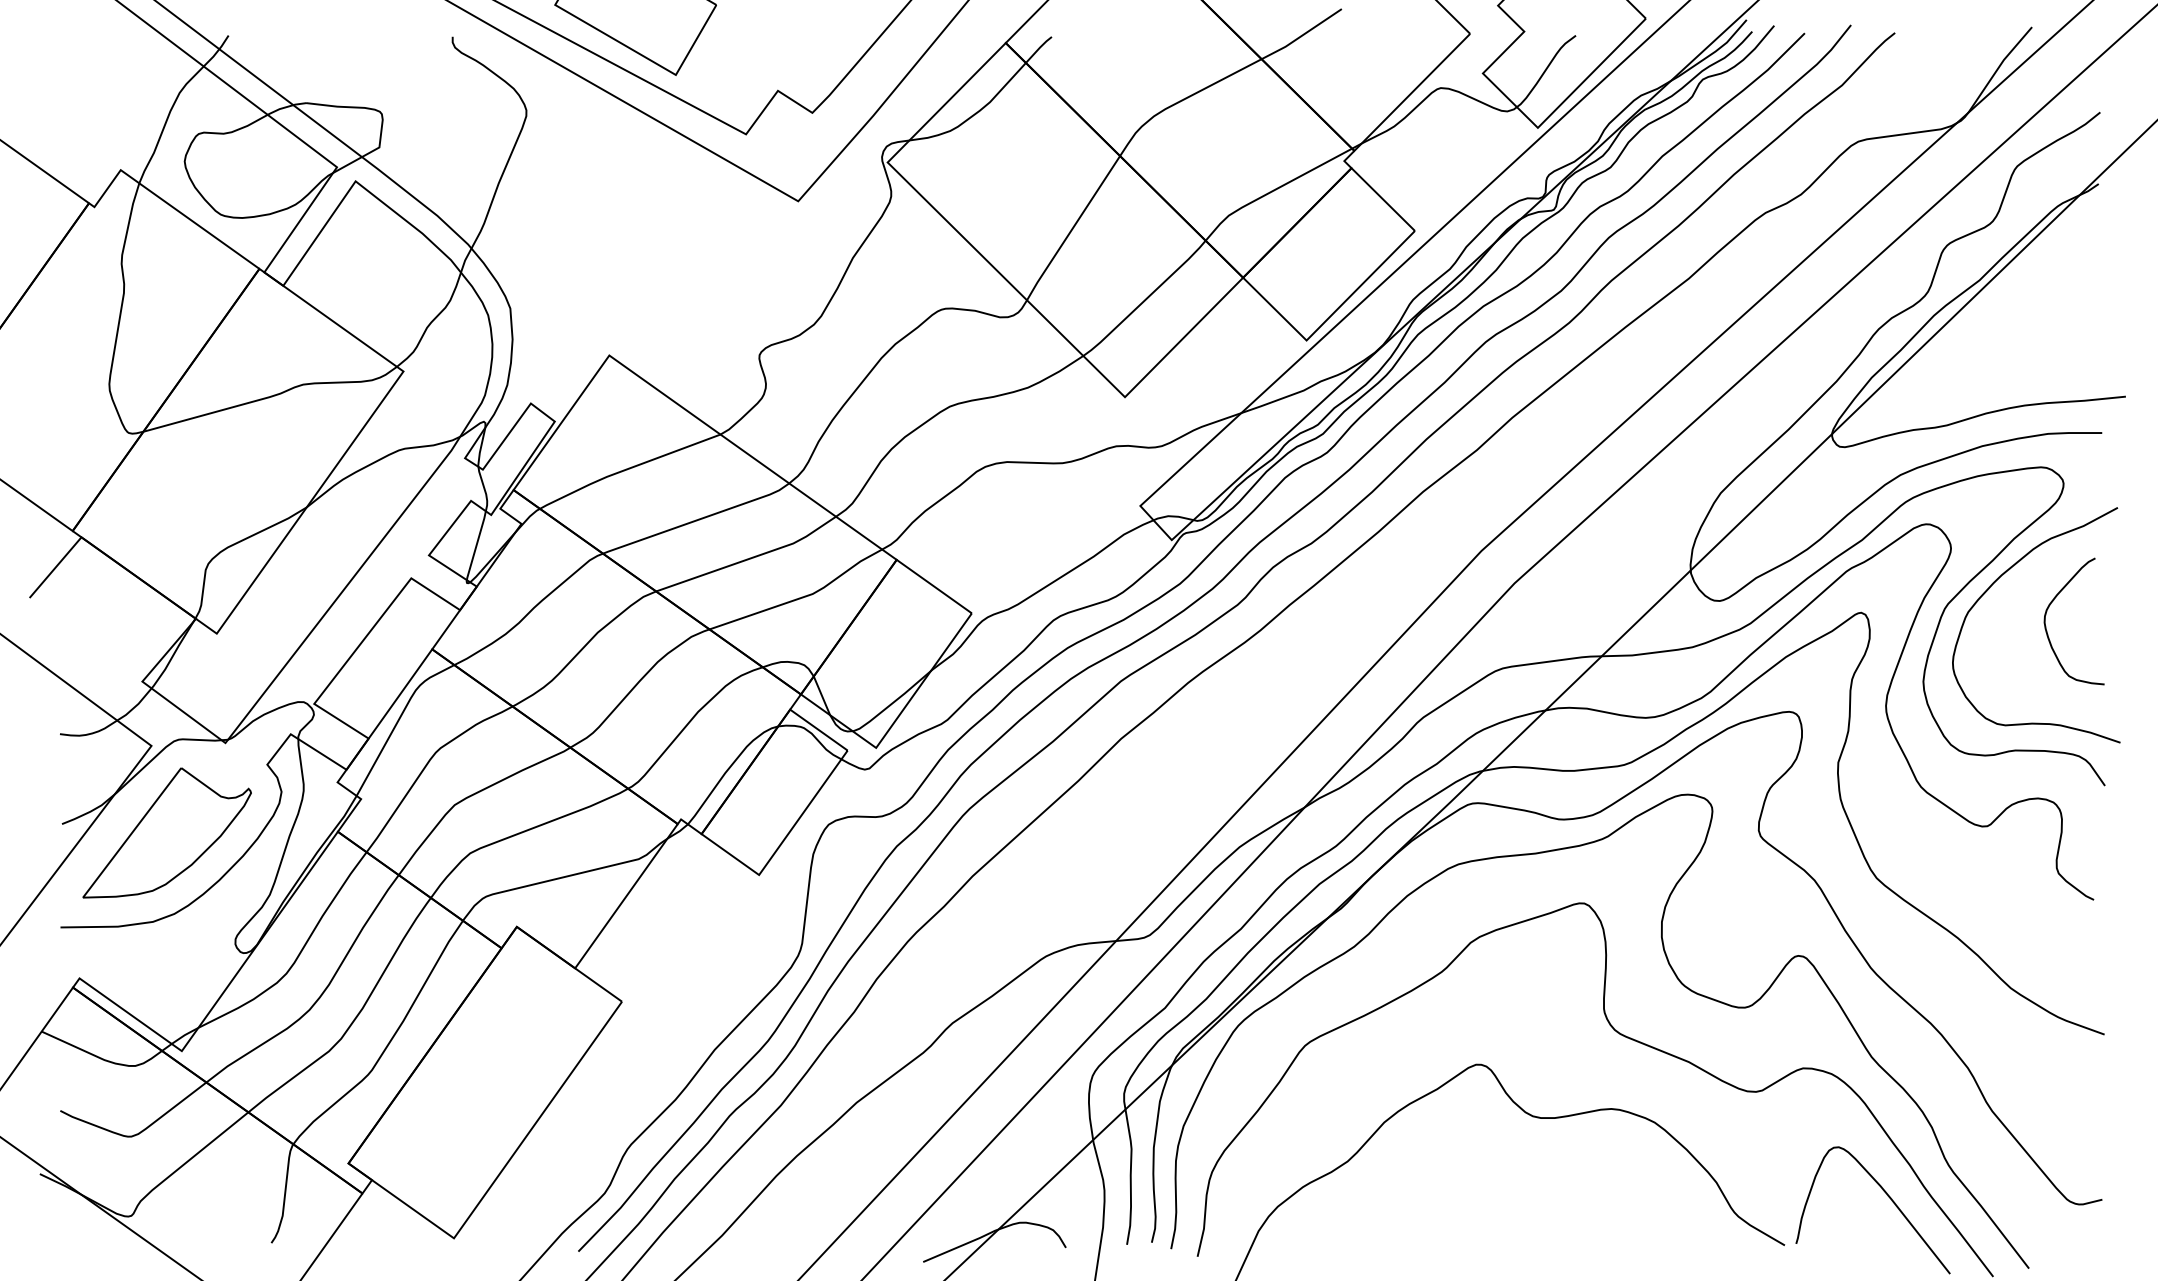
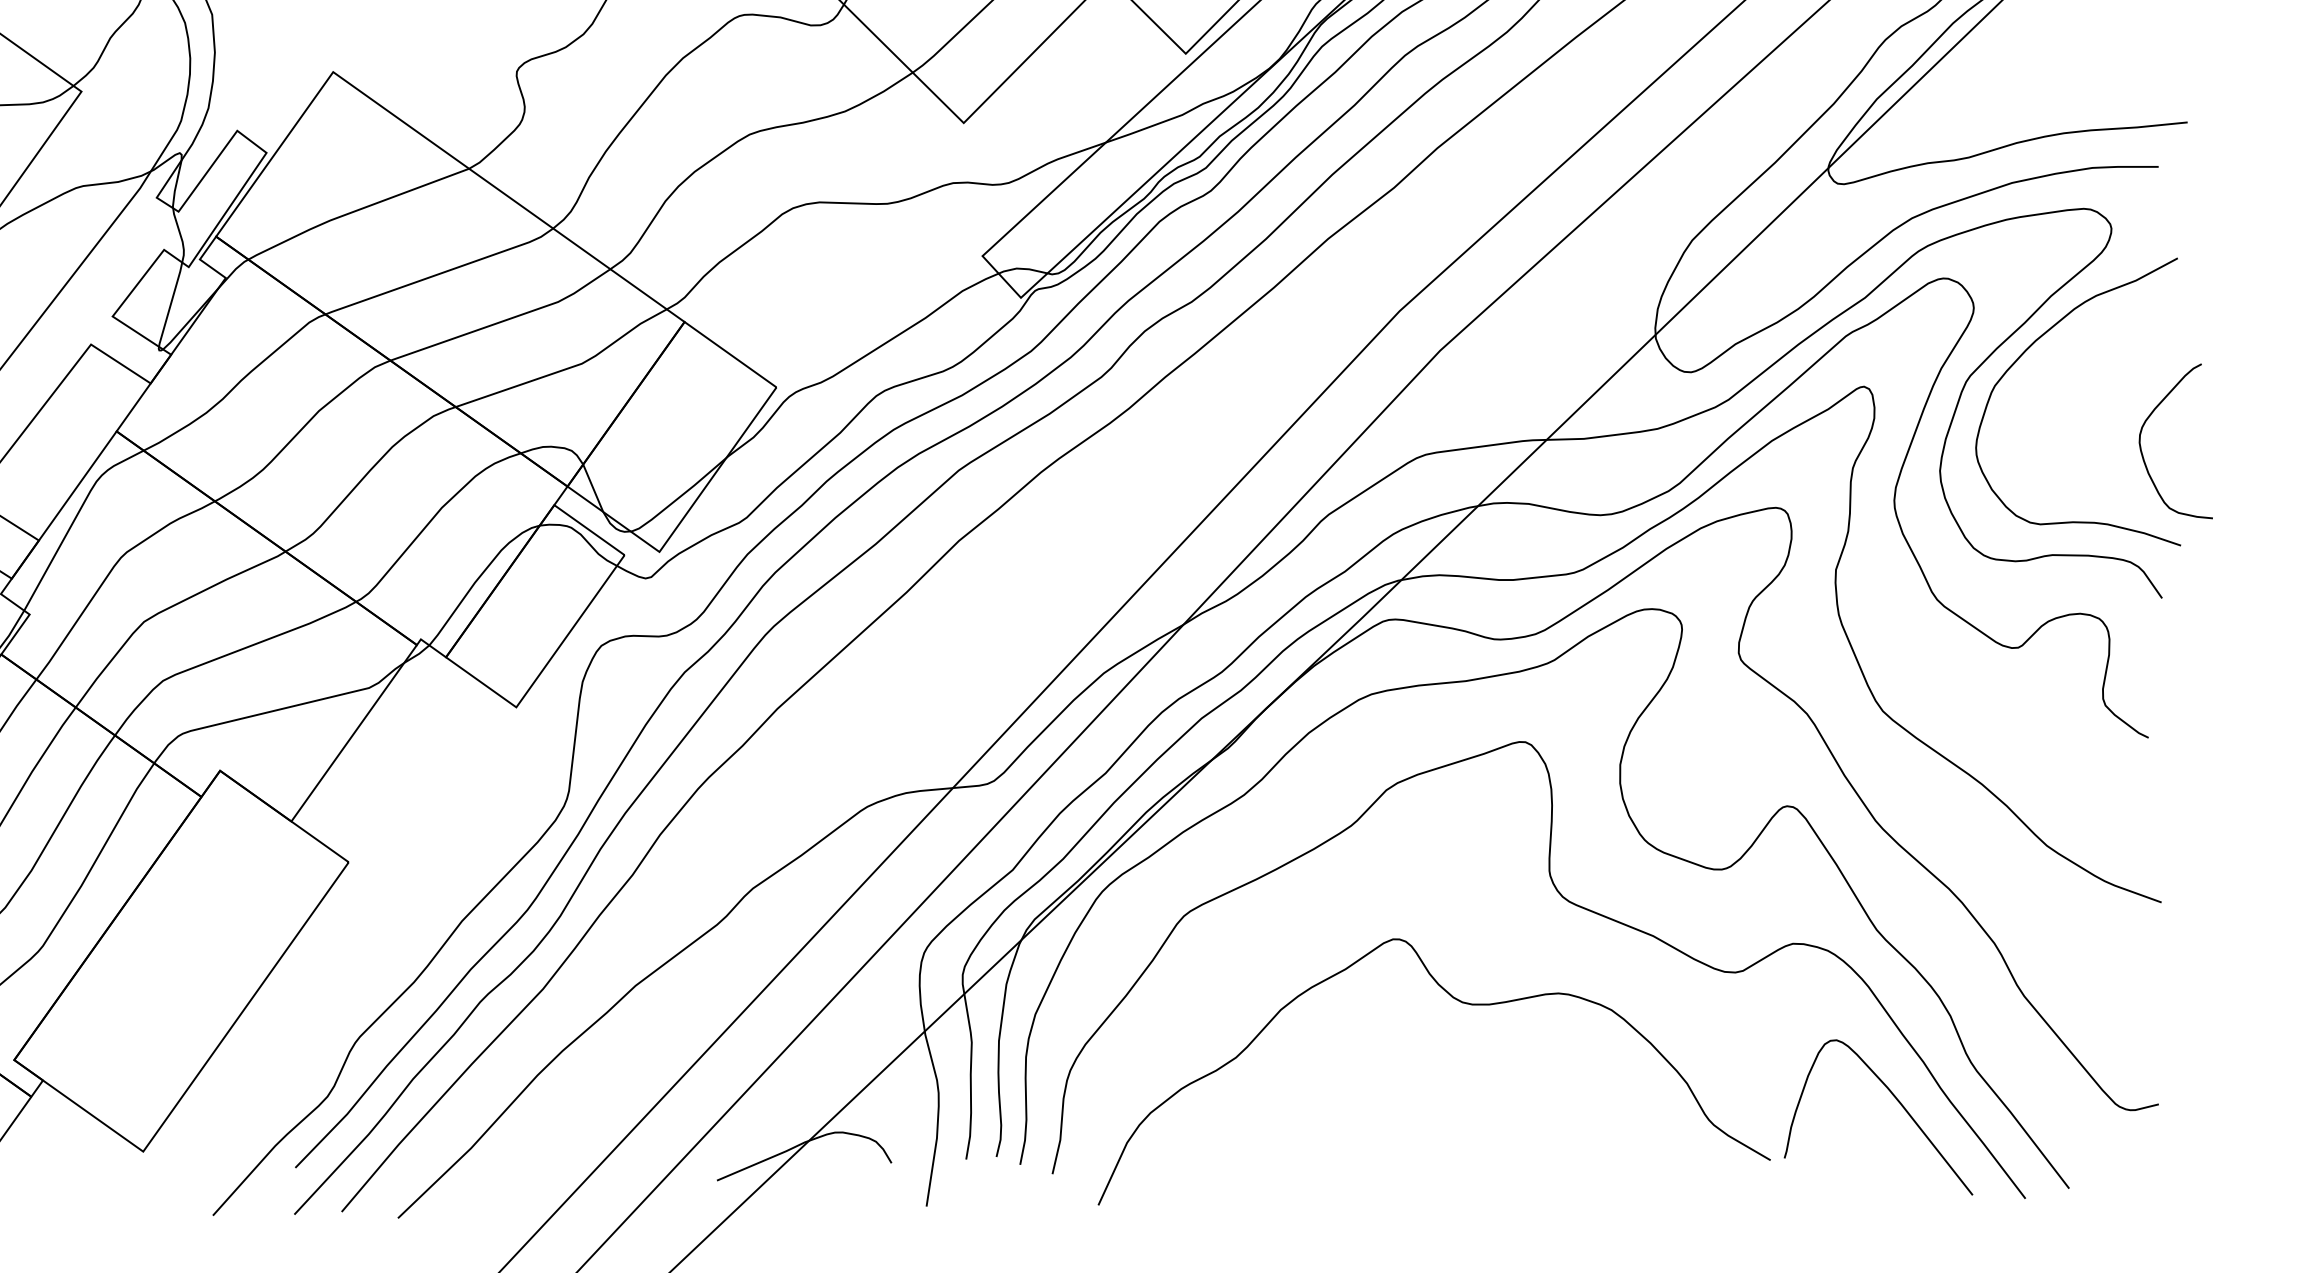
curve: (2046, 626) -> (2141, 447), moved

